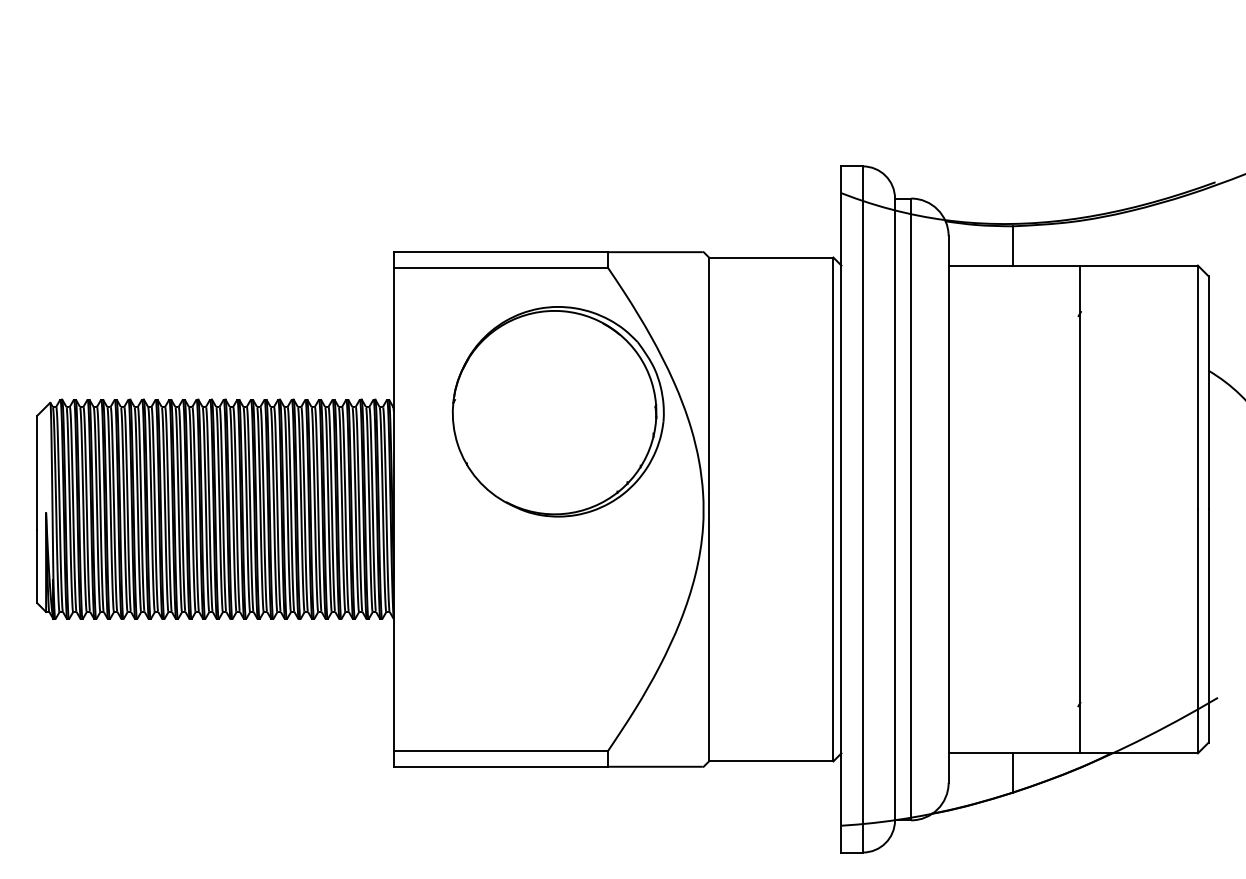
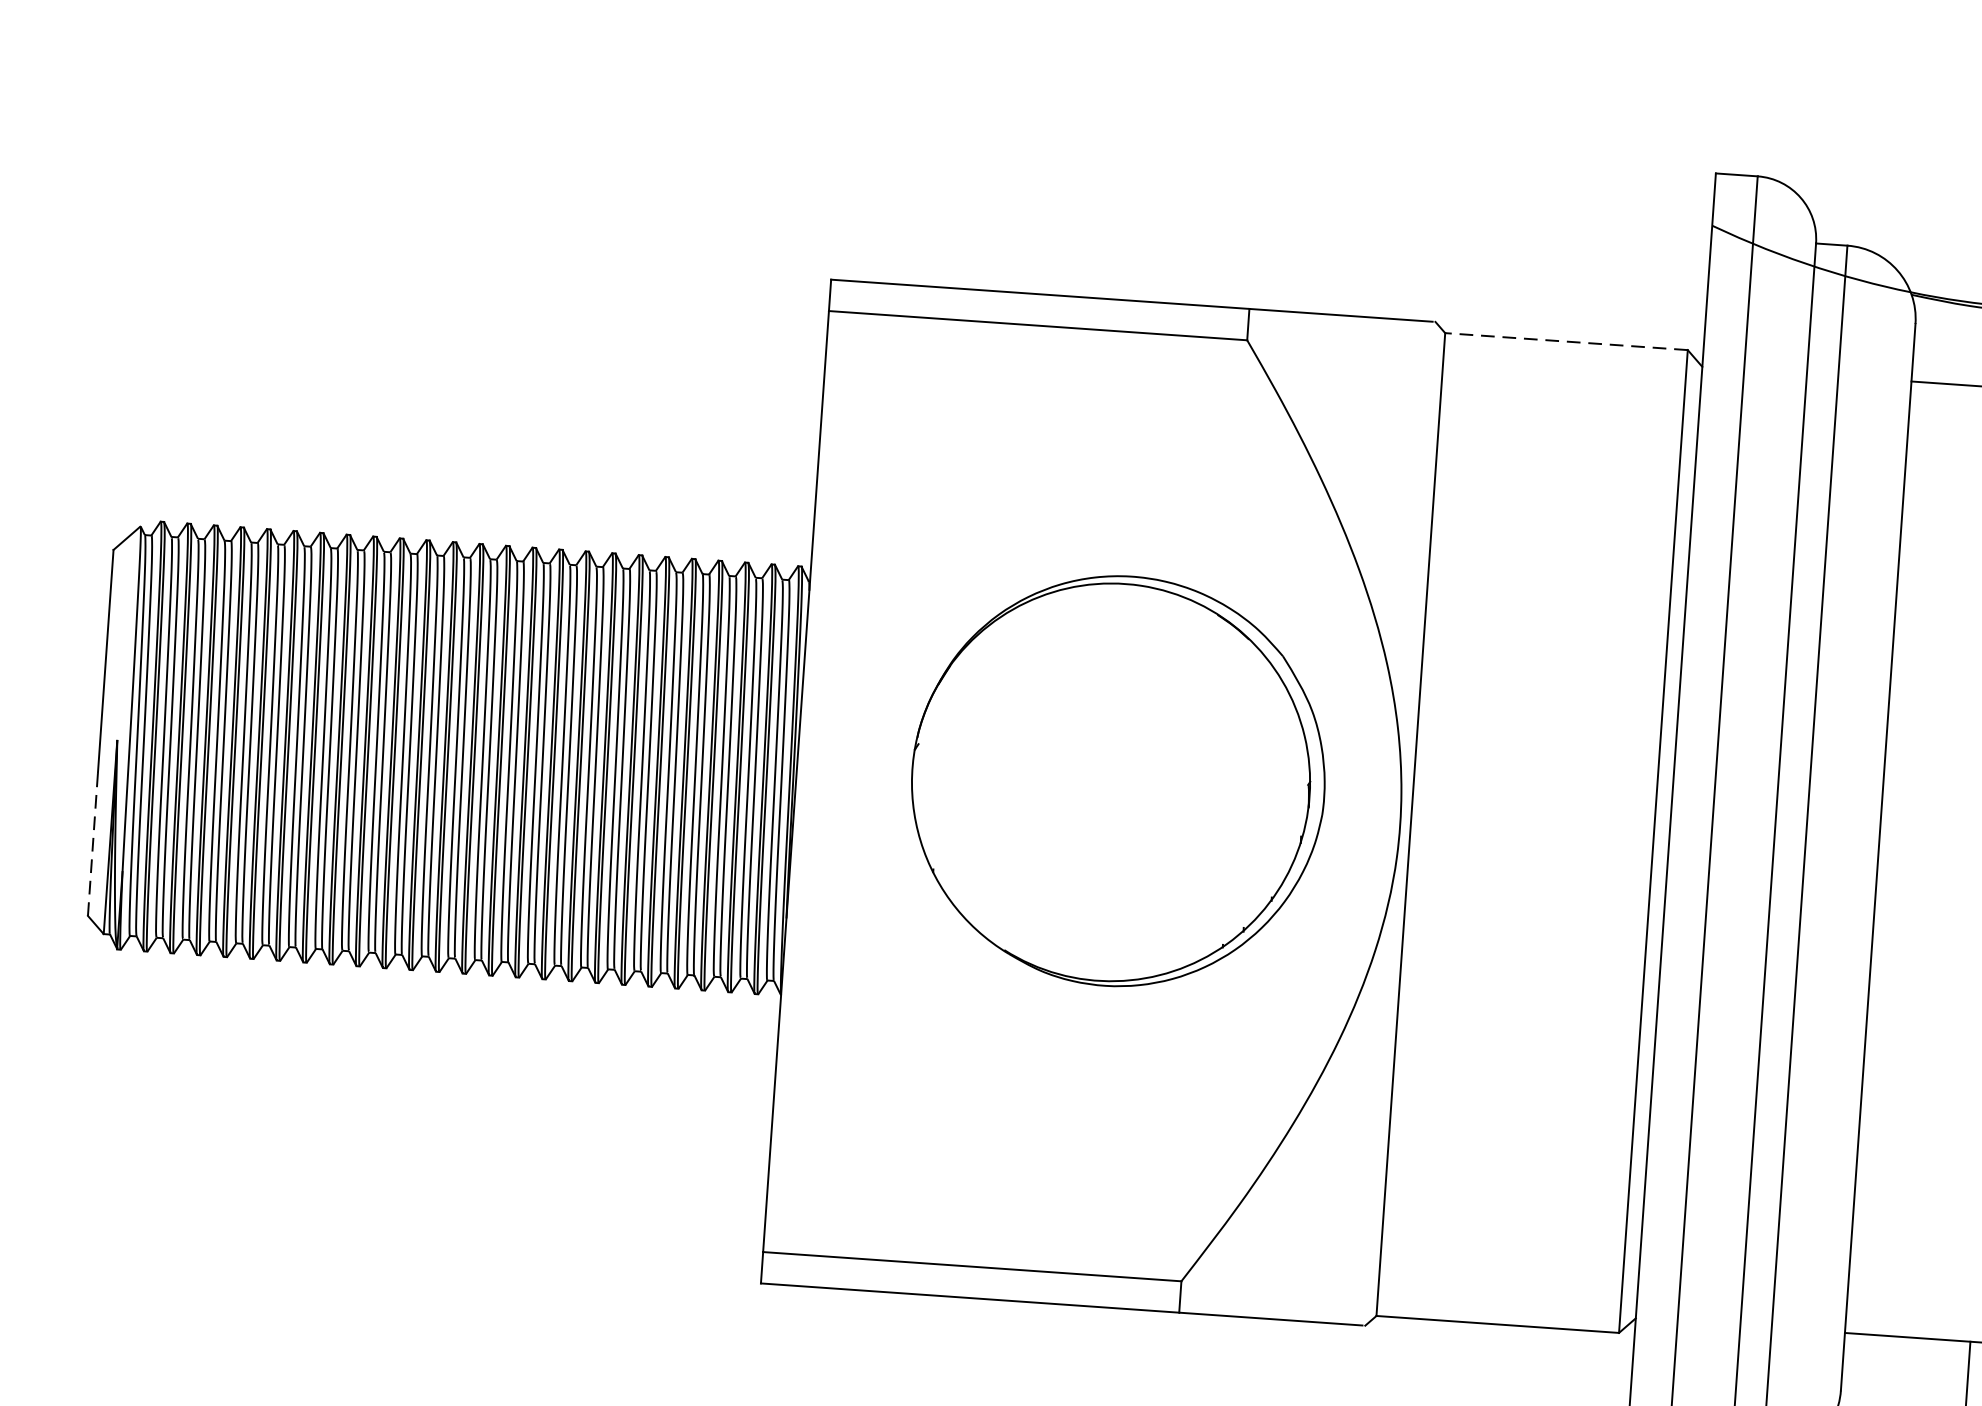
line: (770, 257) -> (1565, 341), solid -> dashed
part: (557, 411) -> (1116, 780), moved
line: (37, 566) -> (93, 844), solid -> dashed

